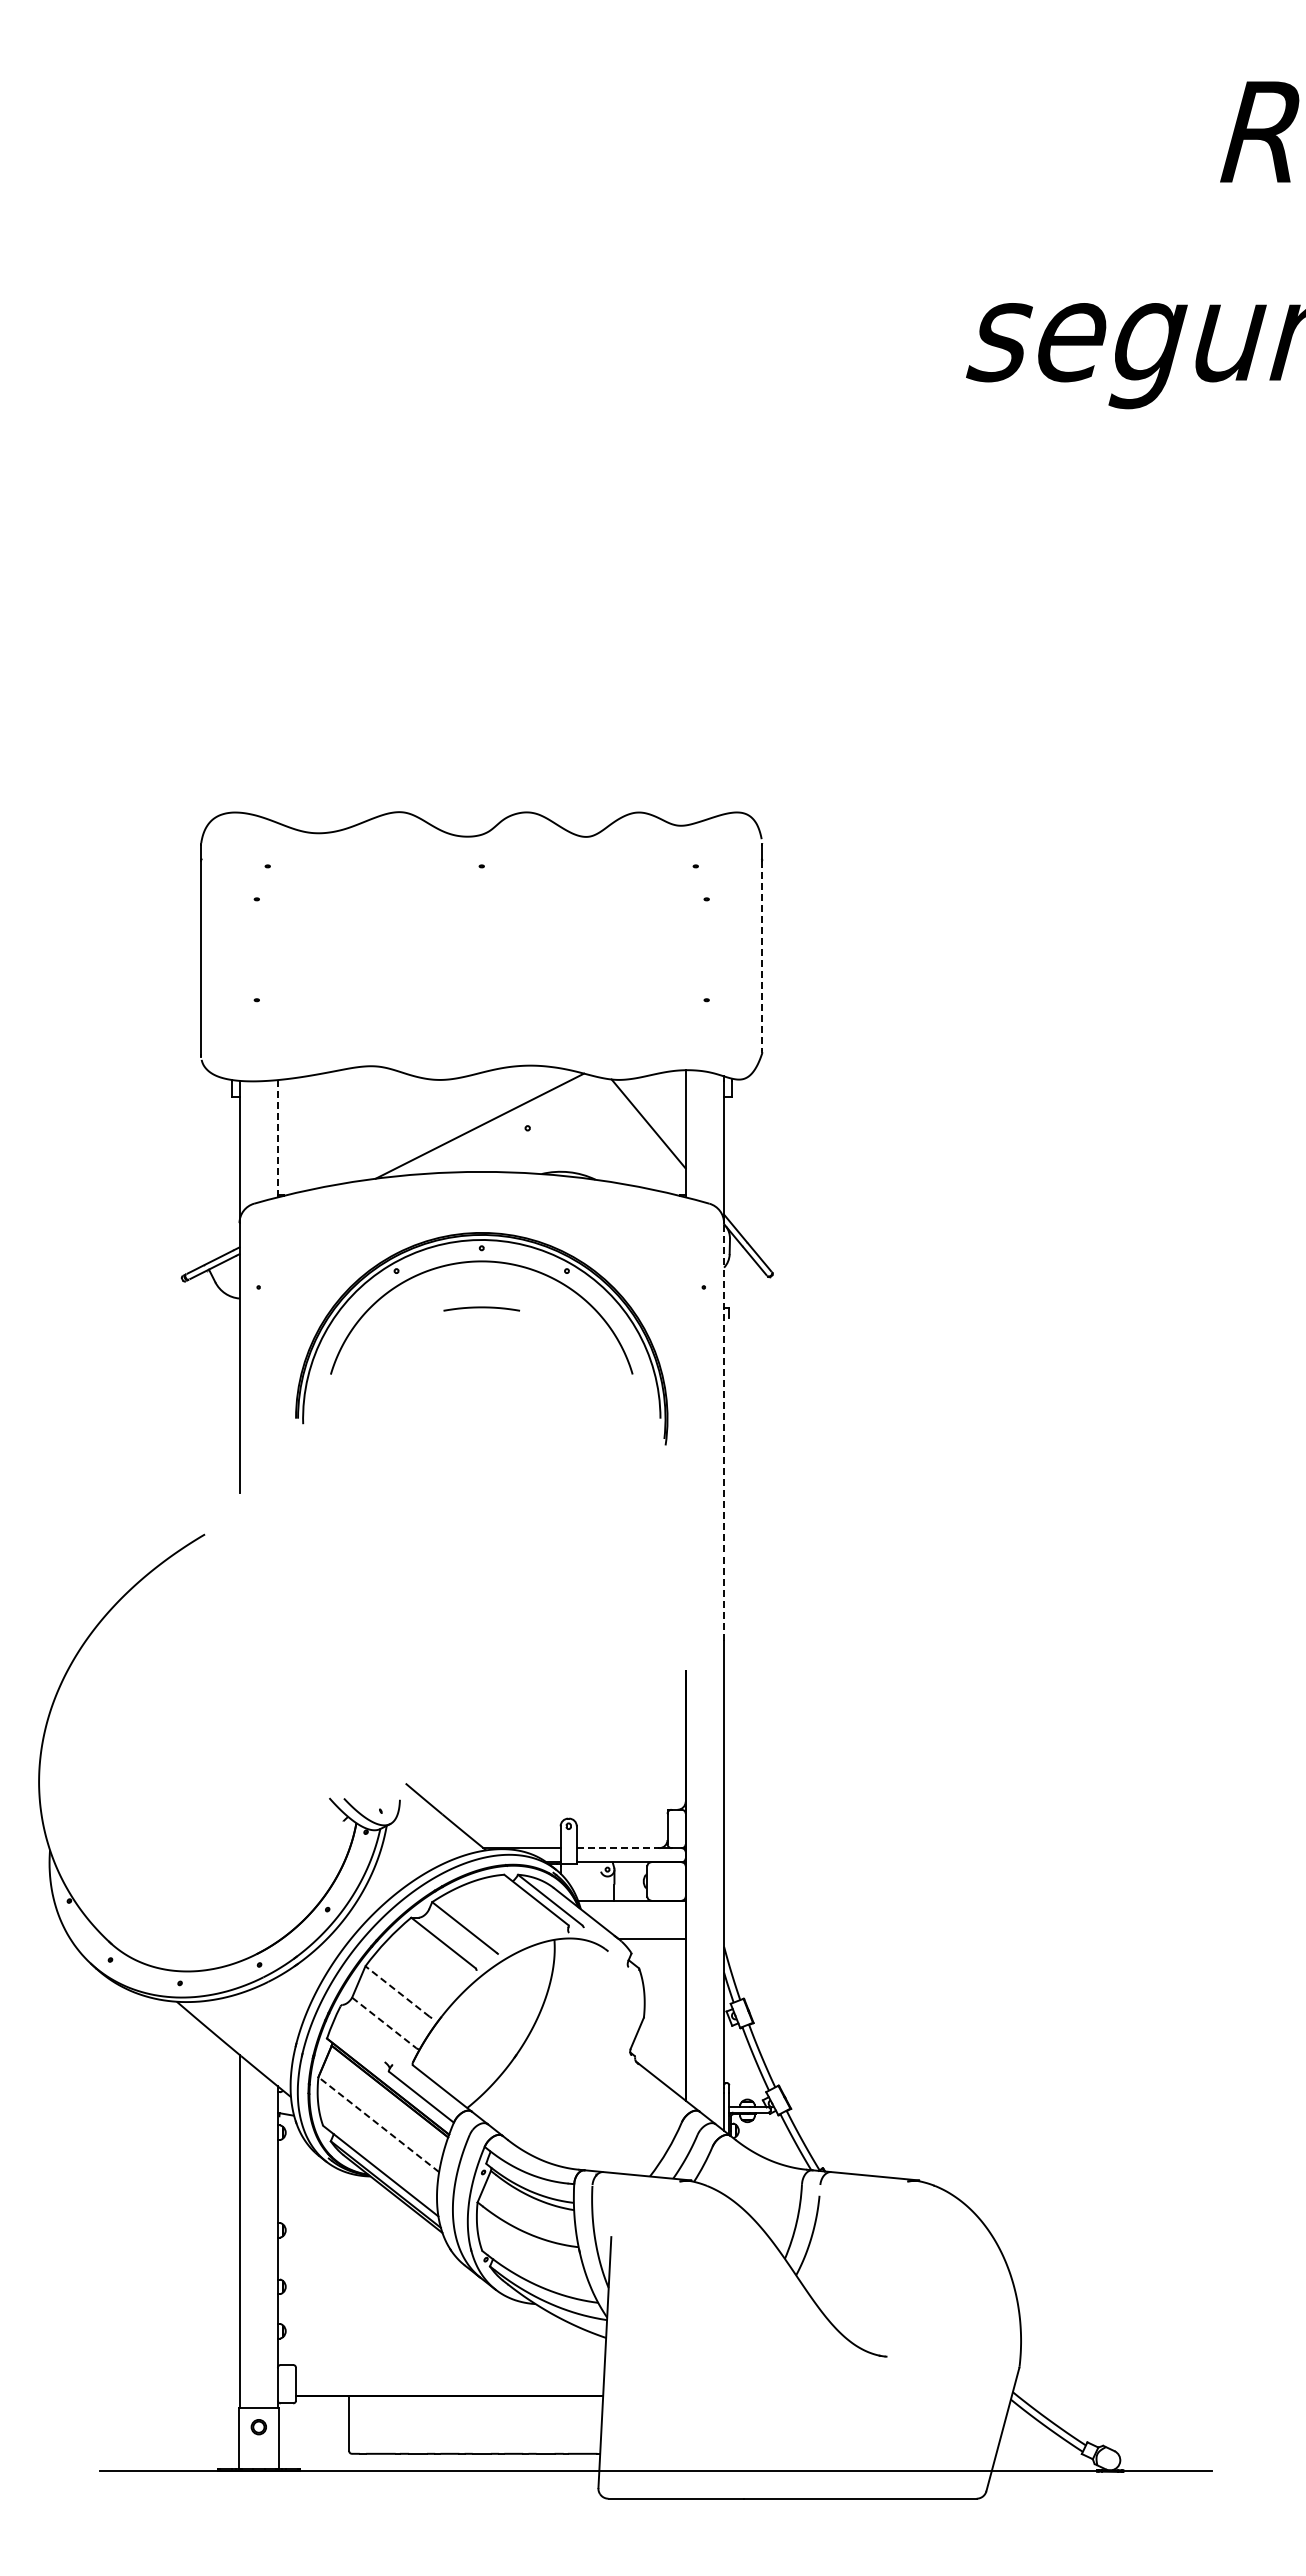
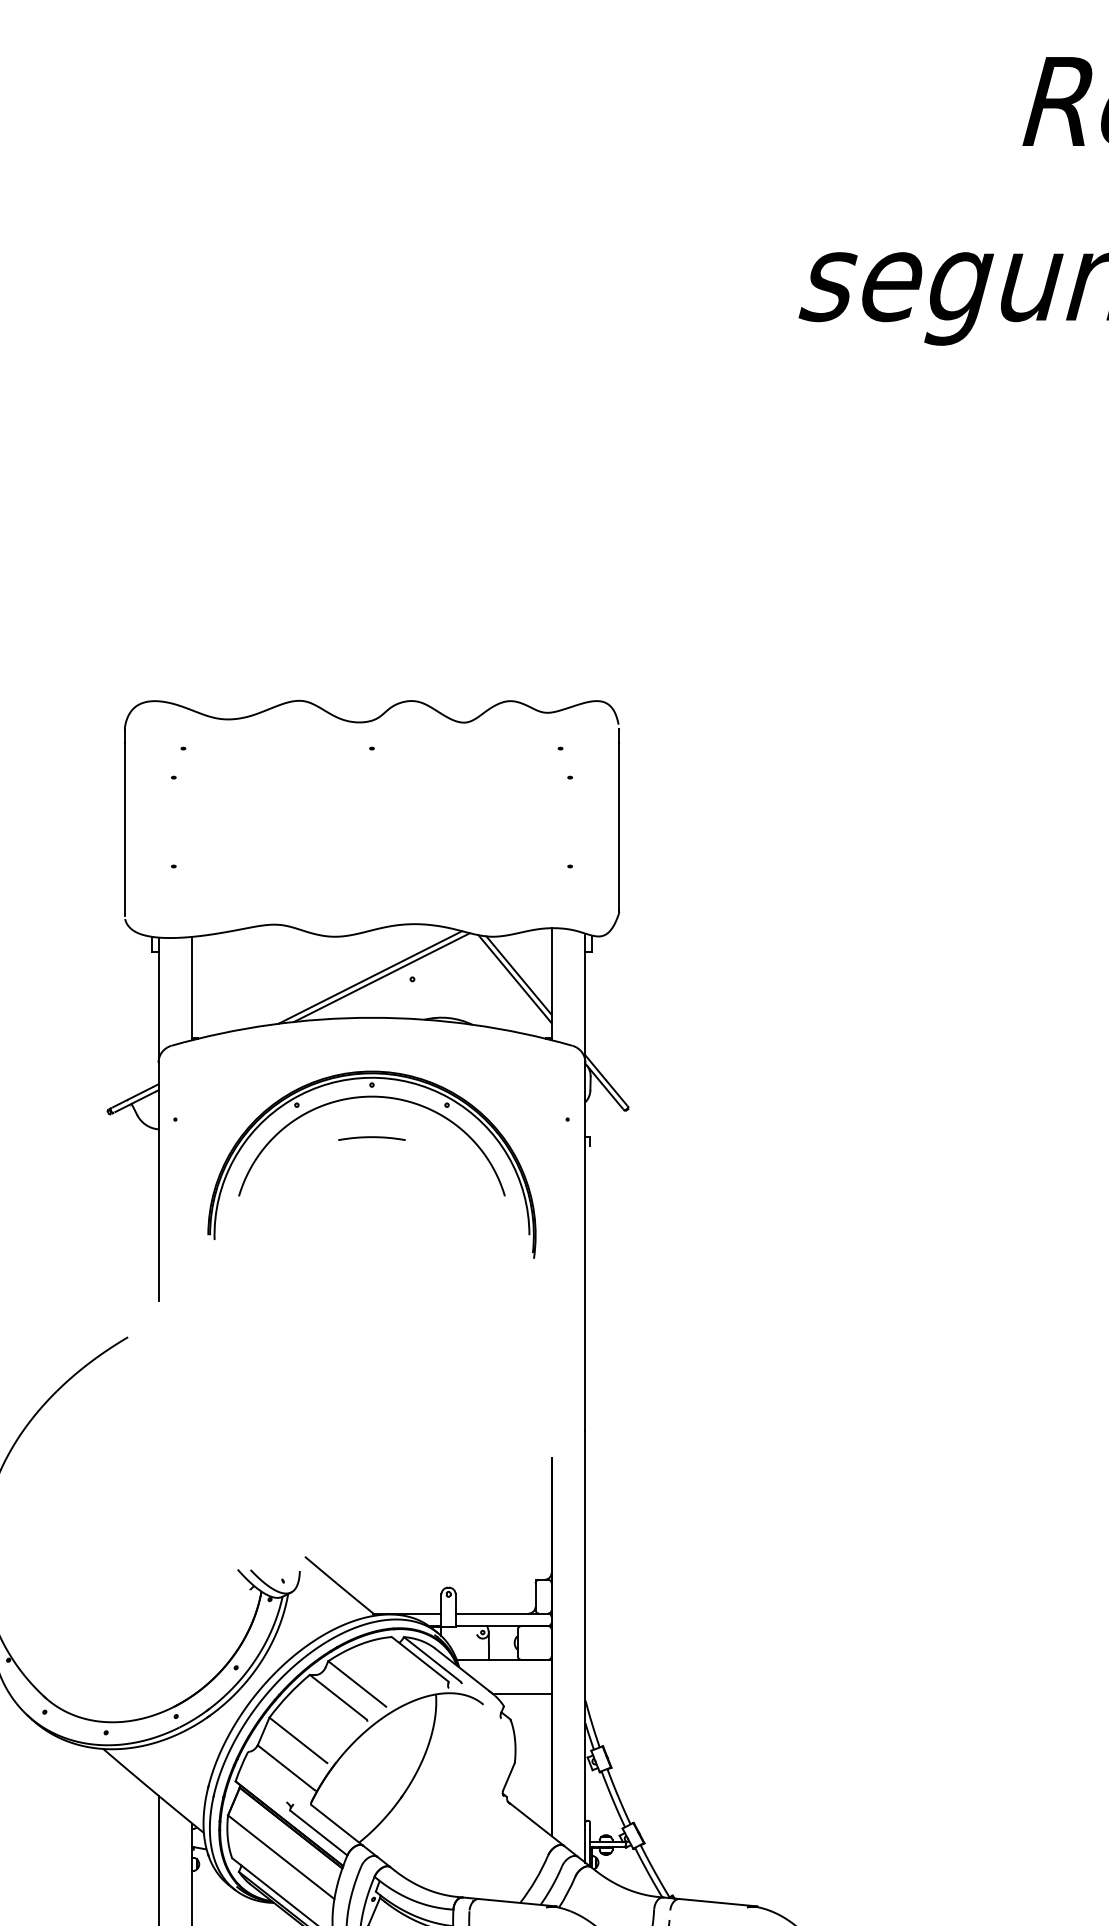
line: (762, 955) -> (619, 827), dashed -> solid
line: (493, 1125) -> (382, 976), added
line: (643, 1128) -> (514, 979), added
line: (277, 1138) -> (191, 988), dashed -> solid
line: (724, 1431) -> (585, 1246), dashed -> solid
line: (618, 1848) -> (492, 1613), dashed -> solid
line: (397, 1991) -> (297, 1739), dashed -> solid
line: (384, 2022) -> (286, 1767), dashed -> solid
line: (378, 2124) -> (280, 1857), dashed -> solid

